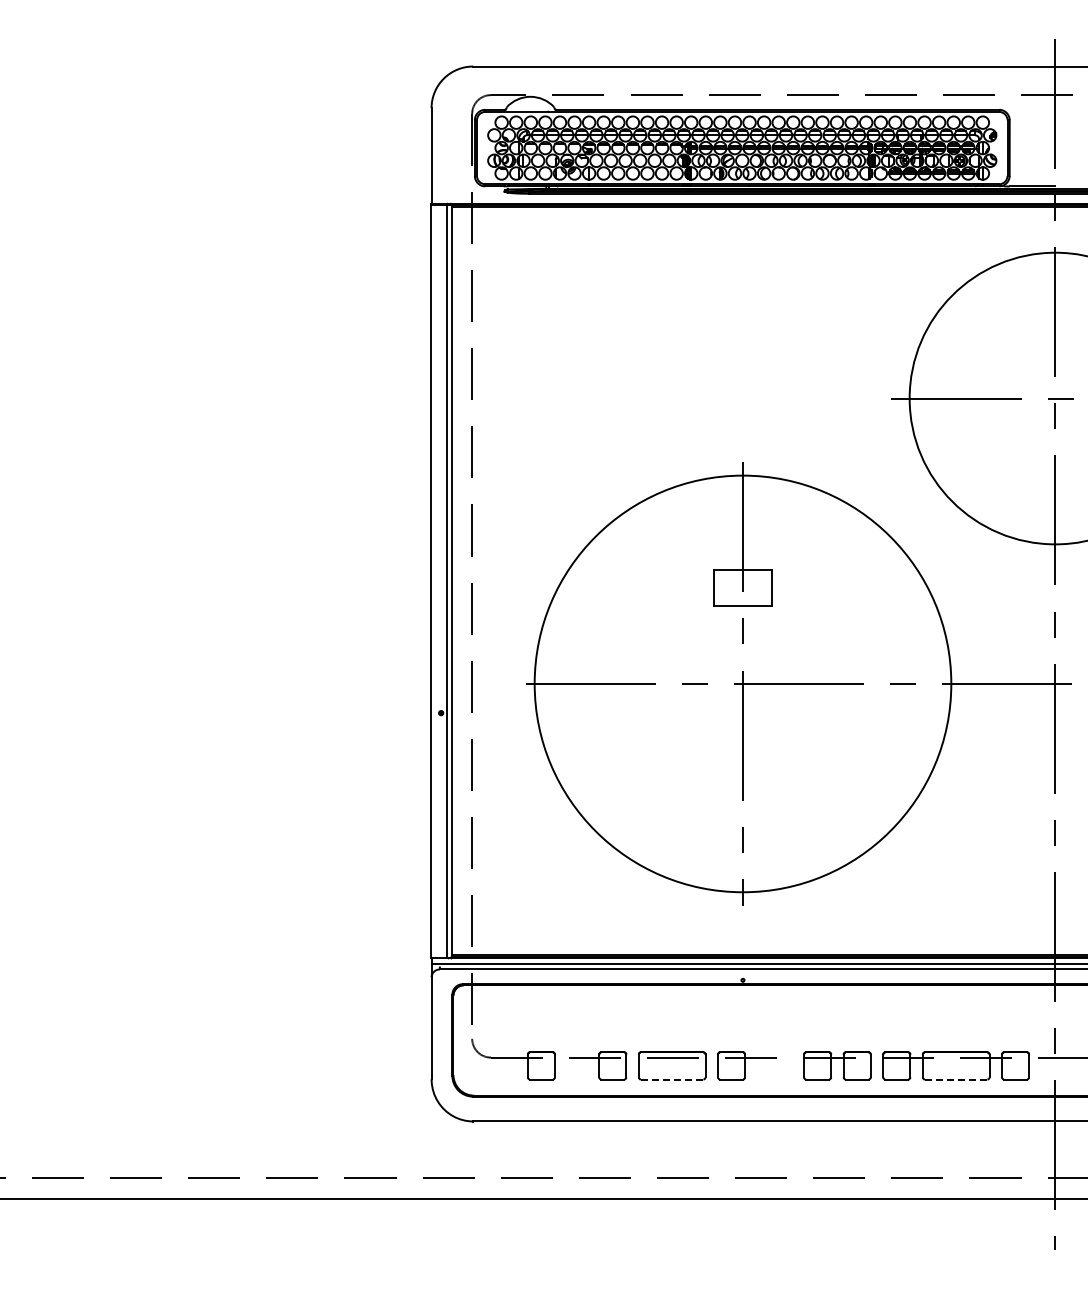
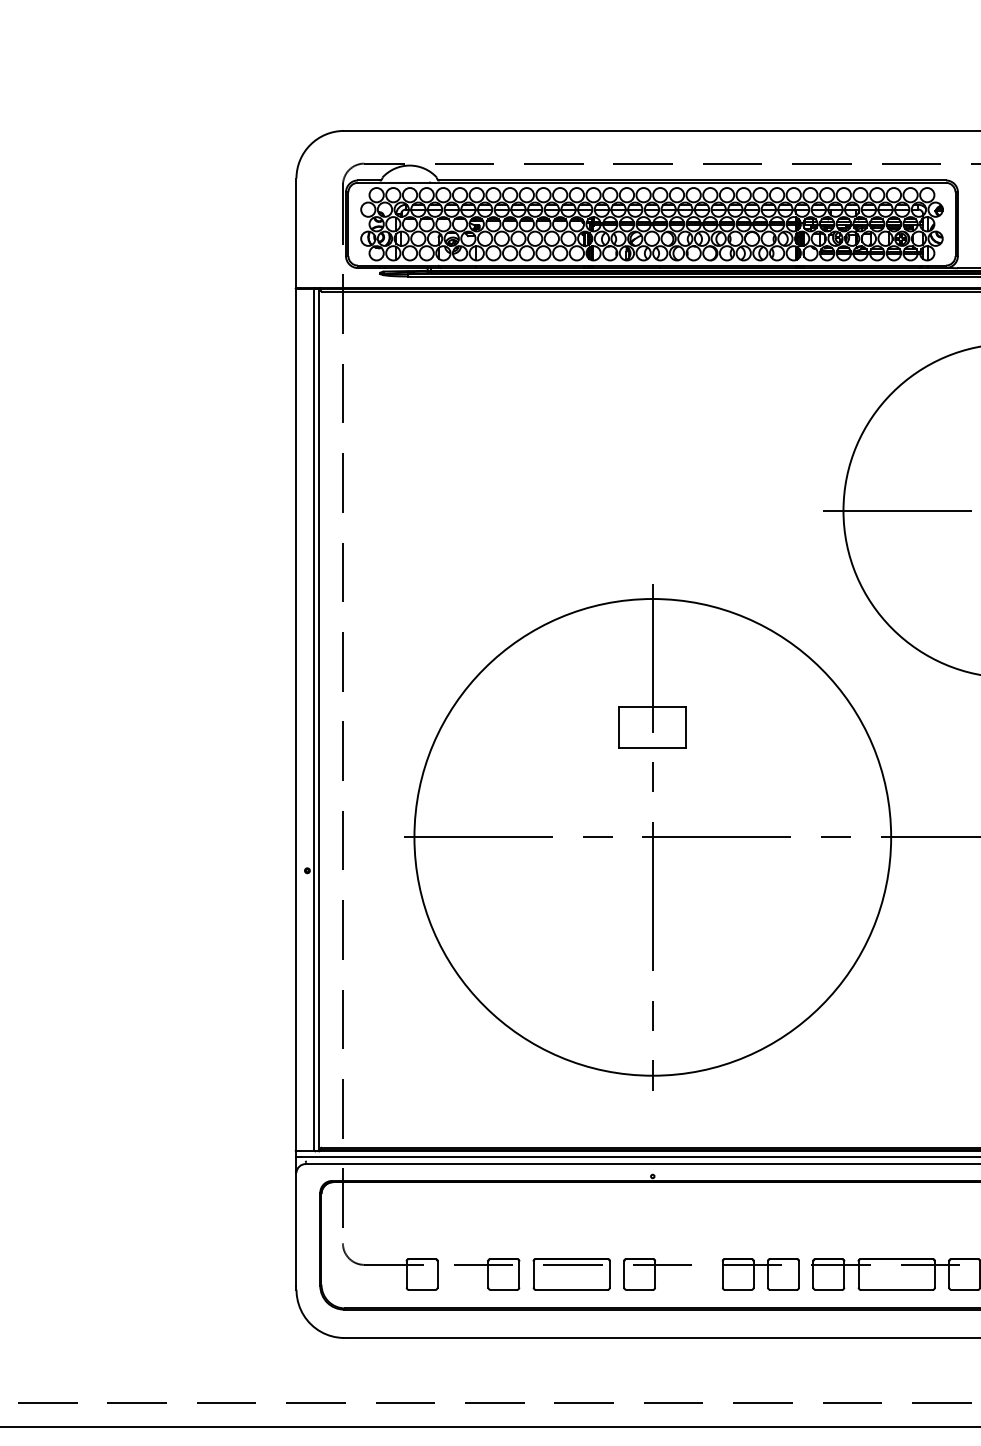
line: (672, 1079) -> (572, 1289), dashed -> solid
line: (956, 1079) -> (897, 1289), dashed -> solid

